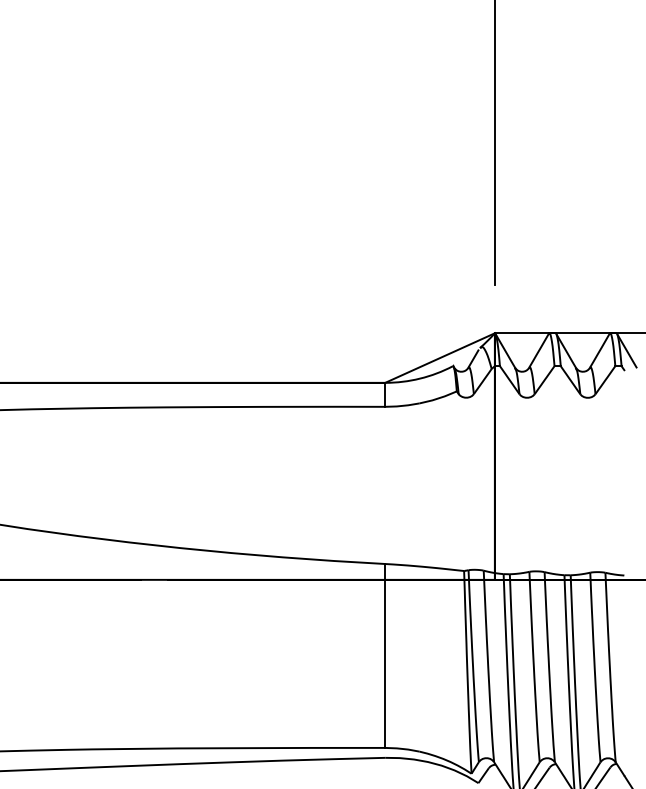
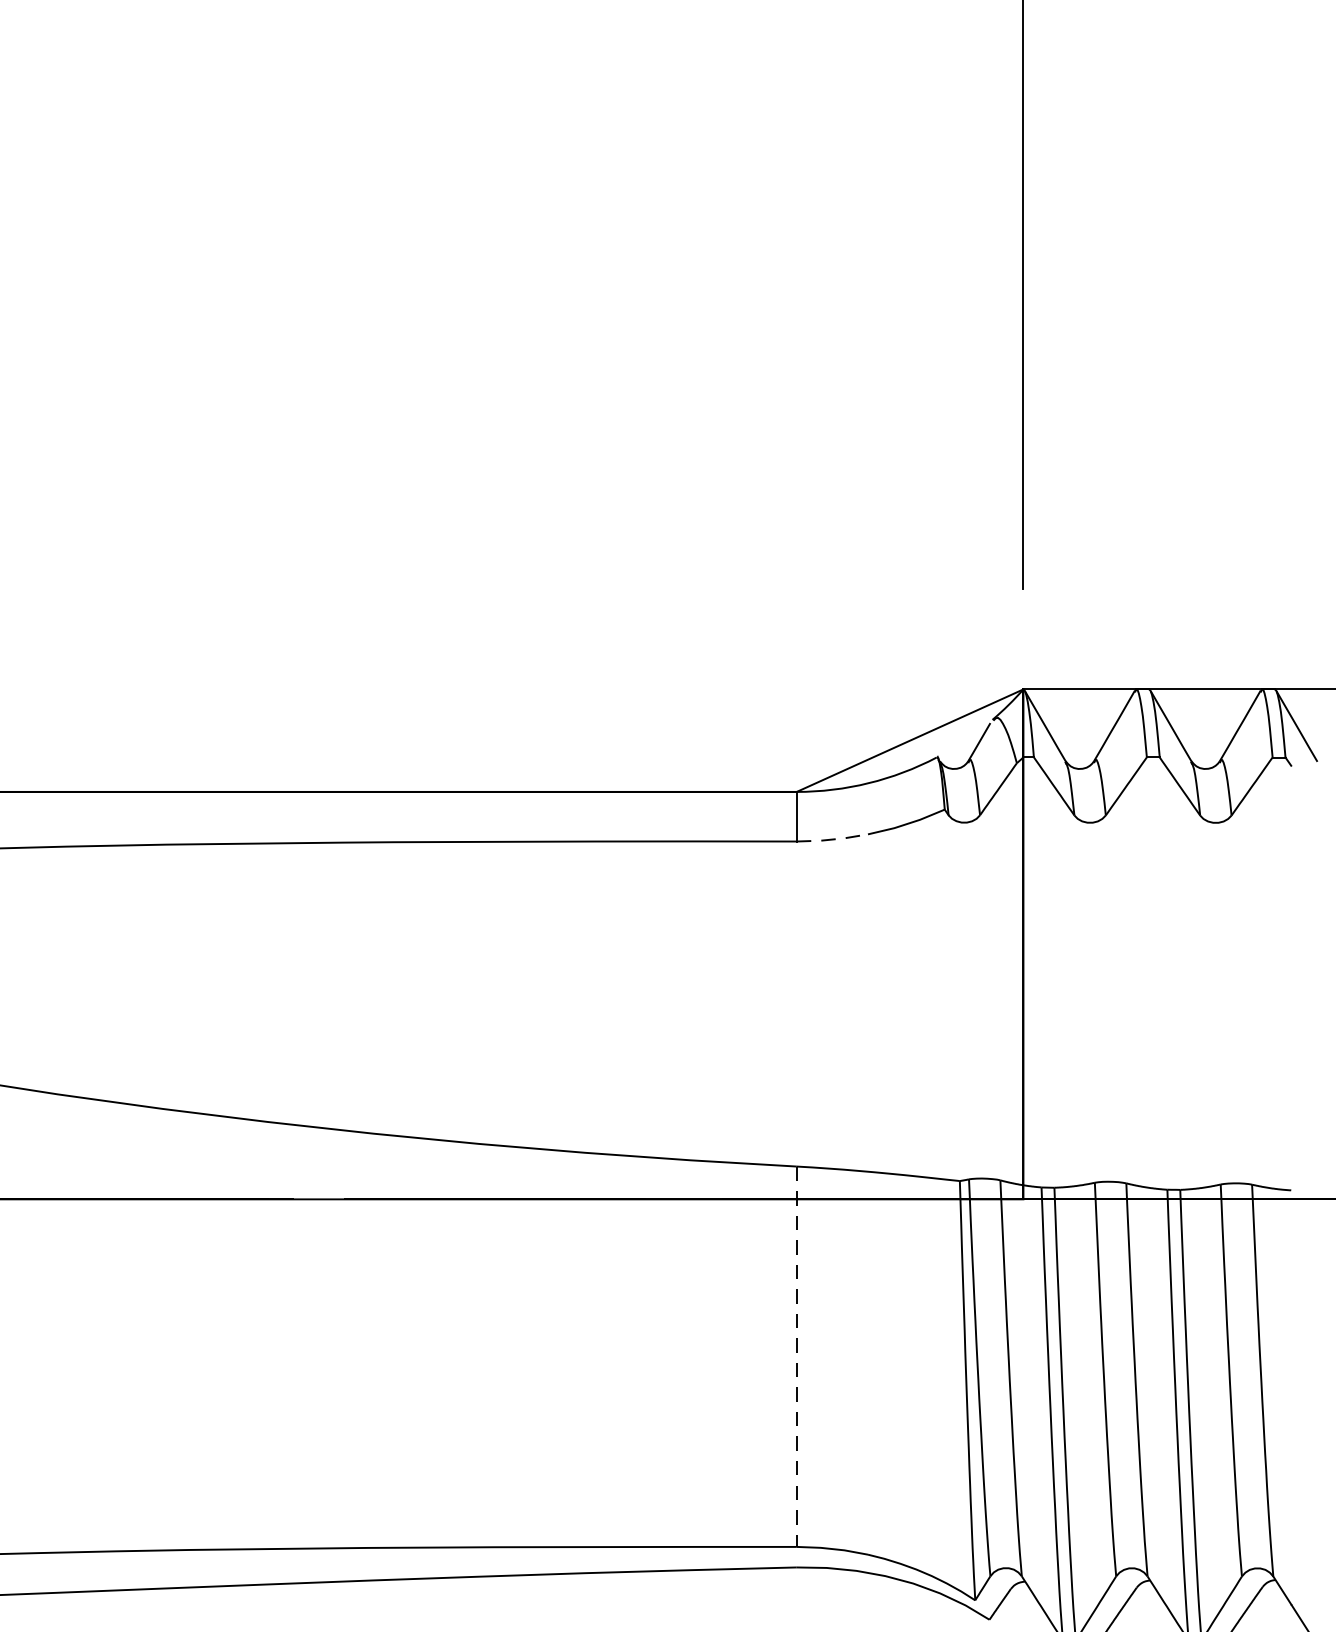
line: (402, 405) -> (832, 838), solid -> dashed
line: (385, 655) -> (797, 1355), solid -> dashed

